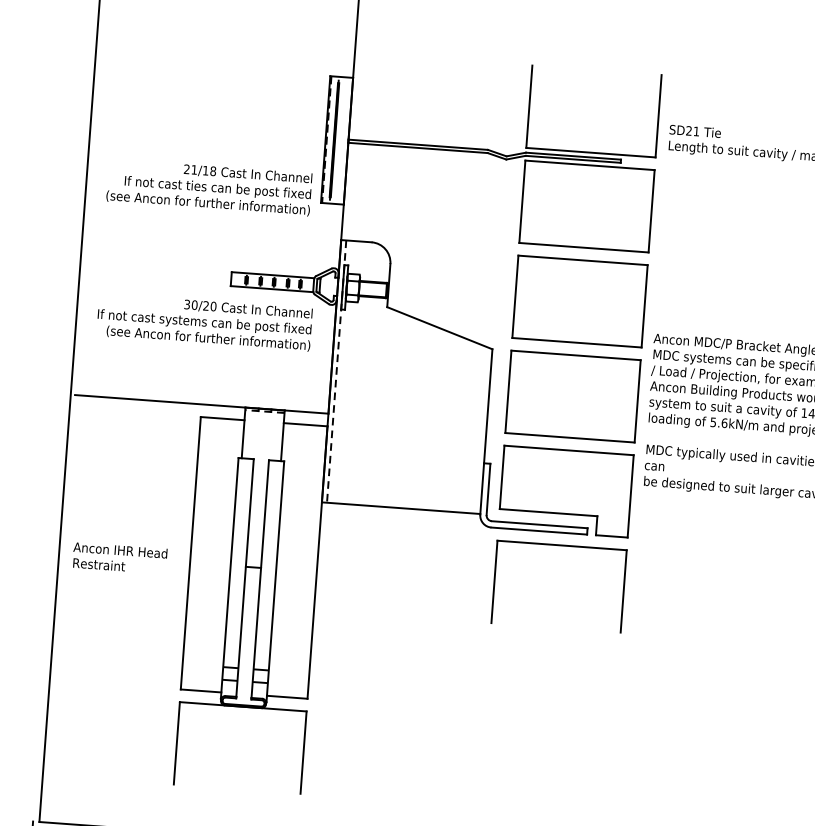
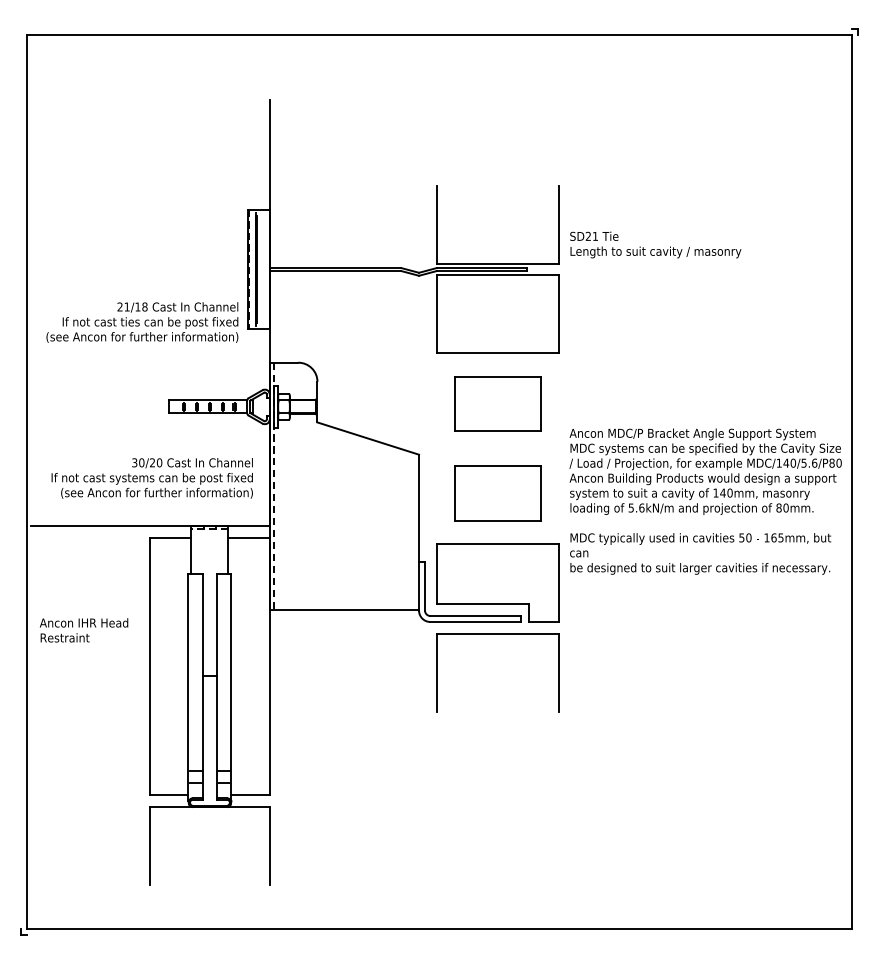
part: (579, 301) -> (497, 403), size x0.7
text: (203, 322) -> (151, 478), moved
part: (572, 396) -> (497, 493), size x0.7
text: (120, 558) -> (84, 630), moved

